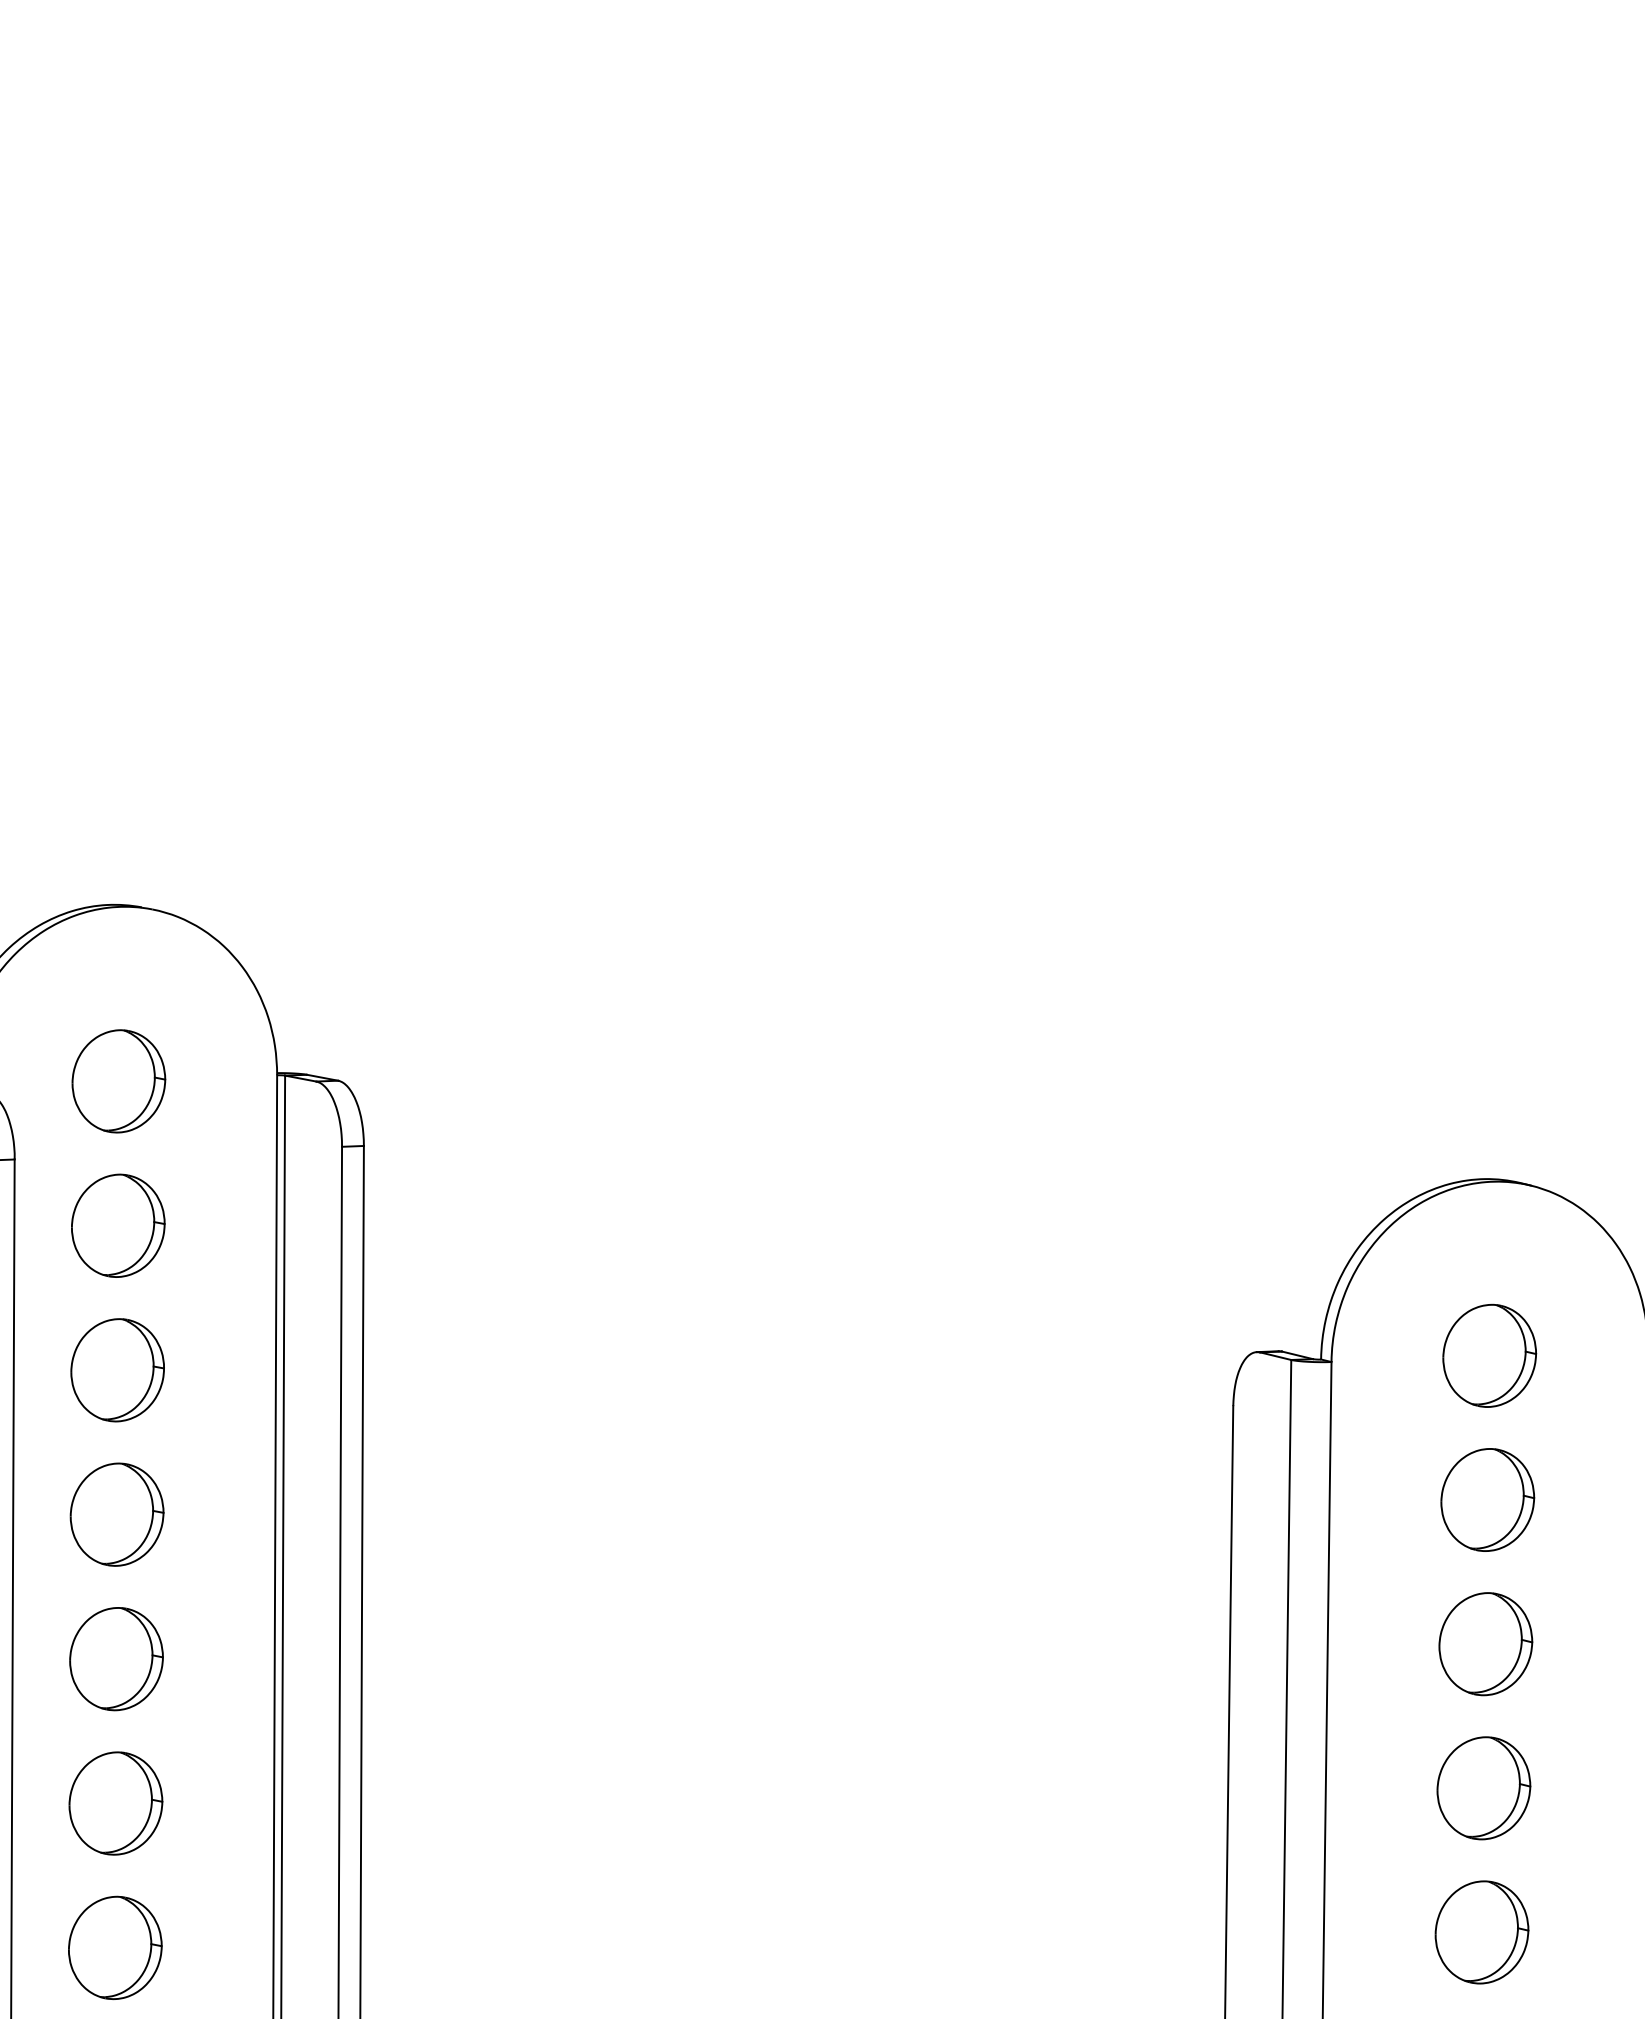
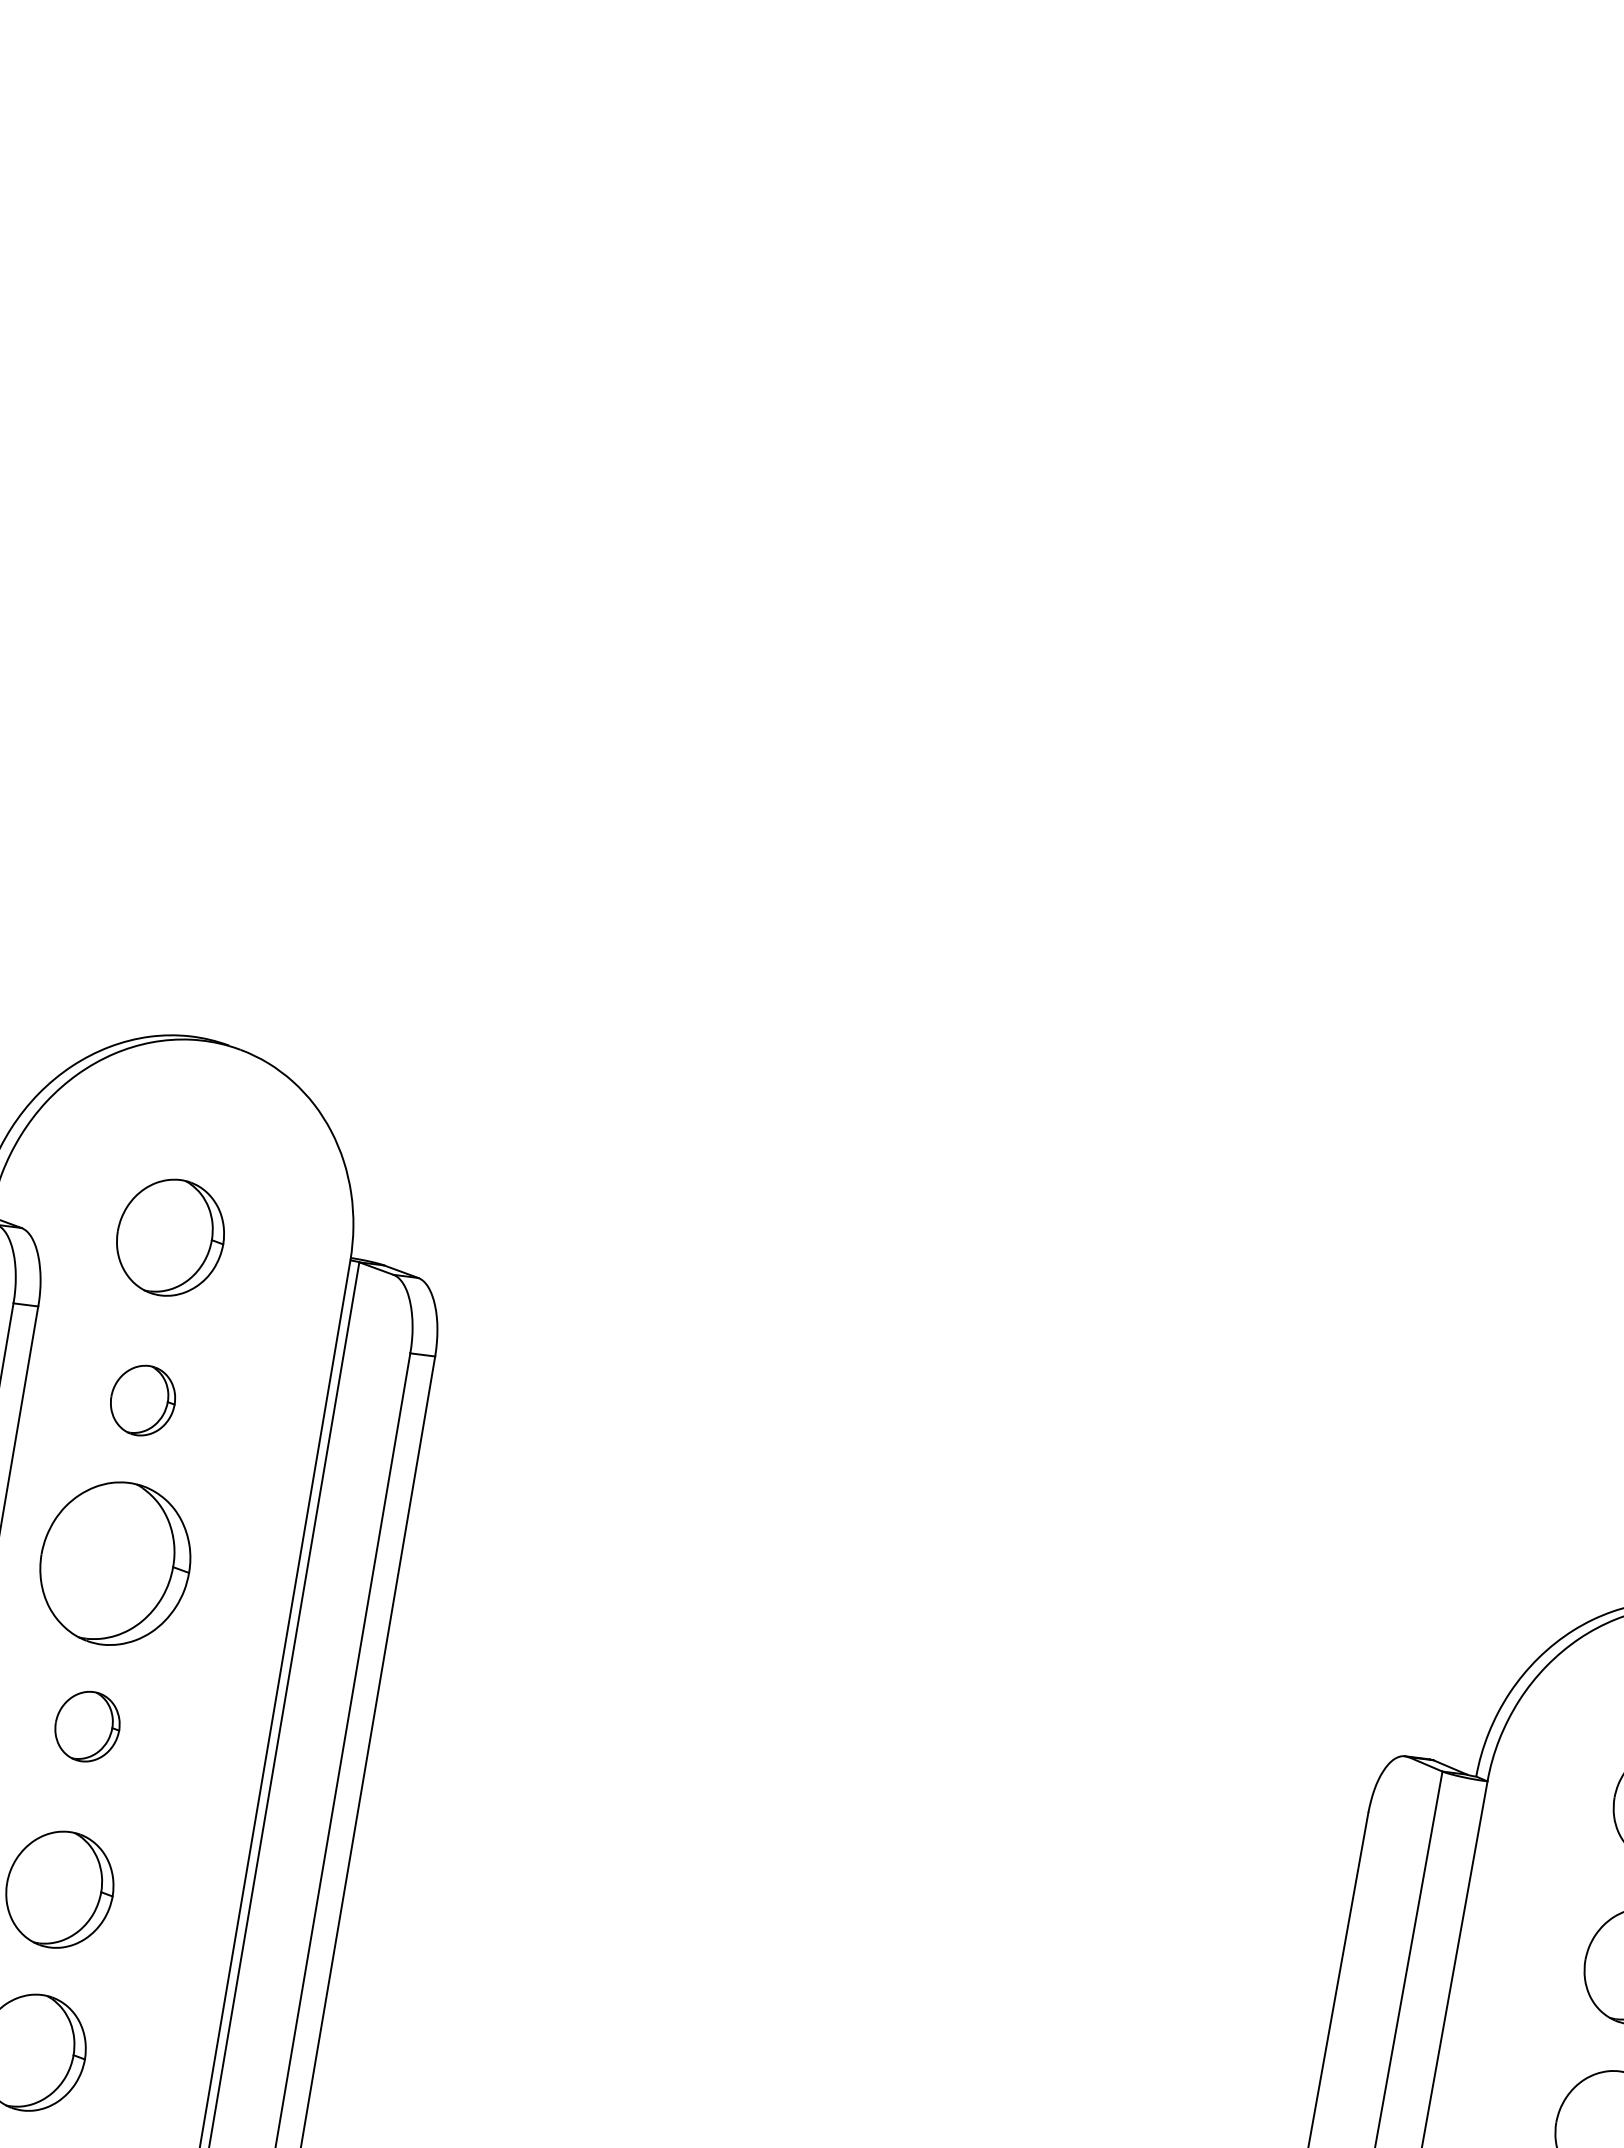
part: (118, 1225) -> (143, 1400), size x0.6
part: (117, 1370) -> (114, 1563), size x1.4
part: (116, 1514) -> (86, 1726), size x0.6

